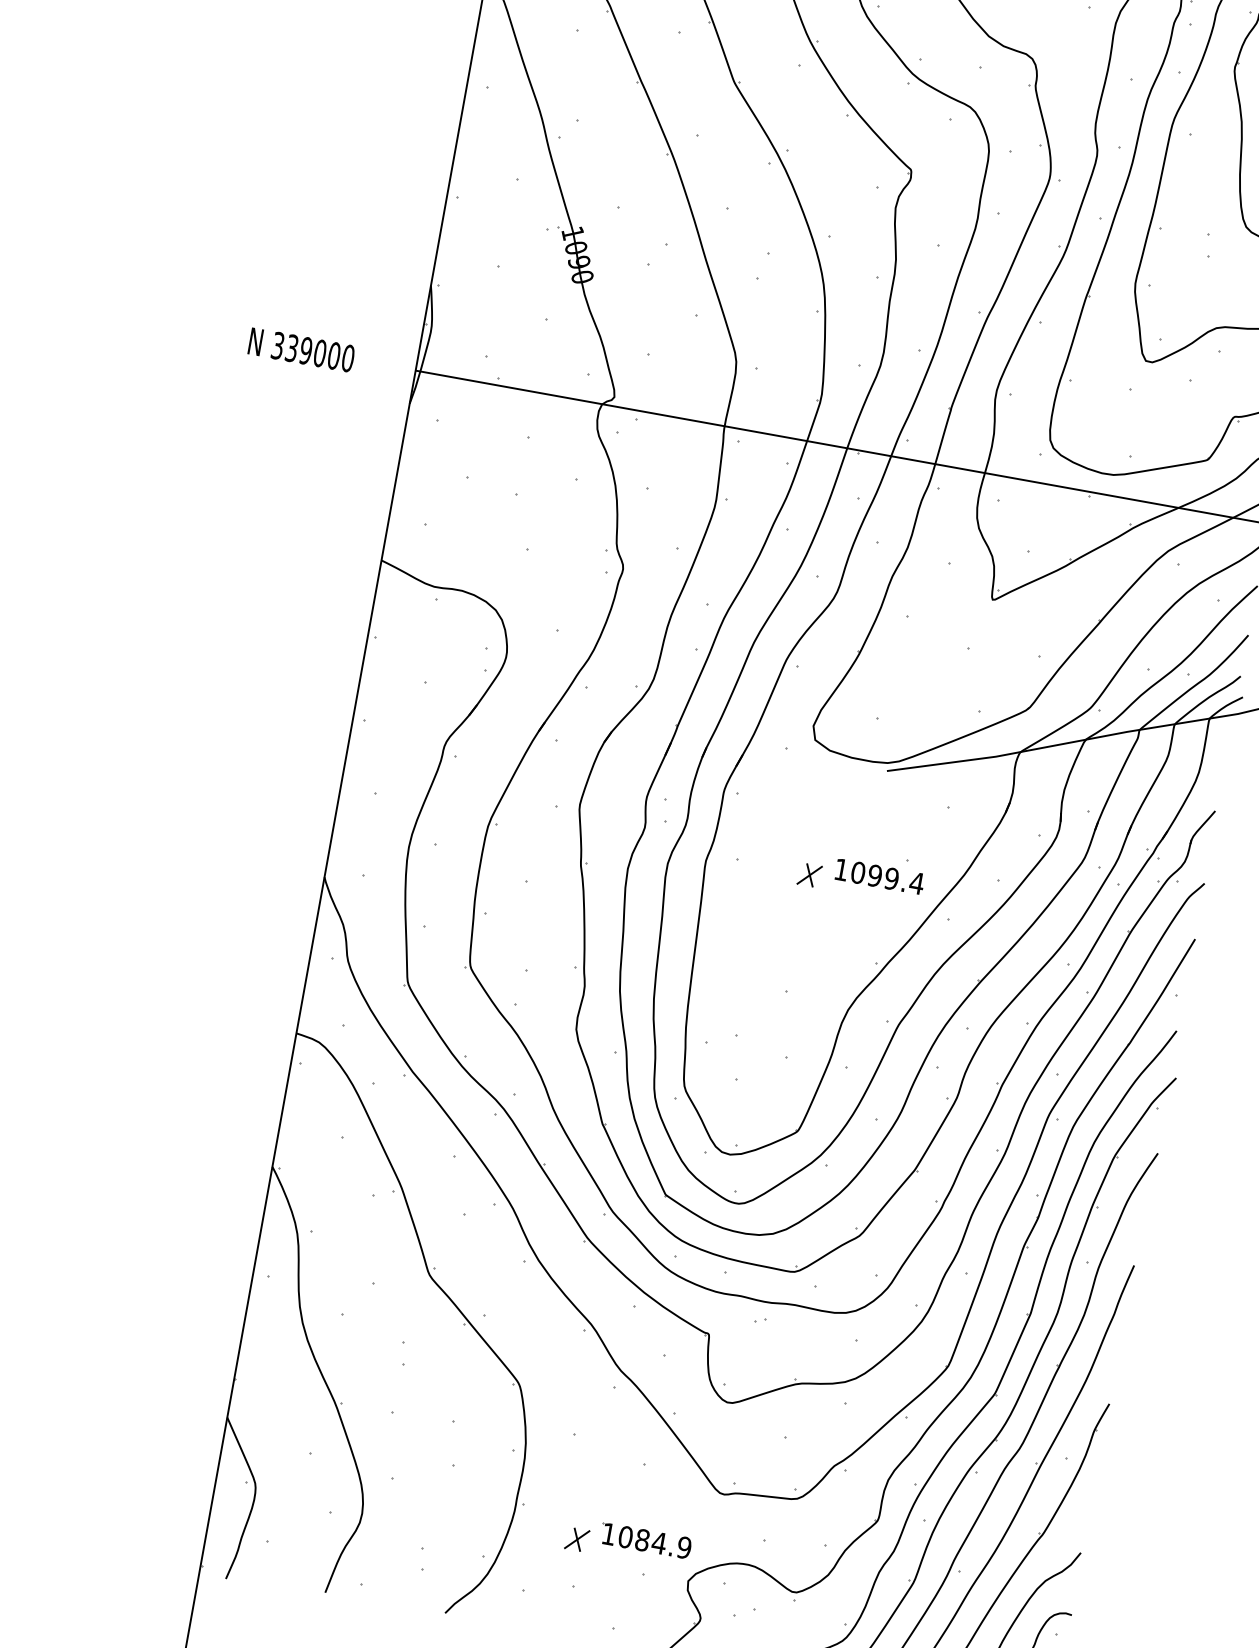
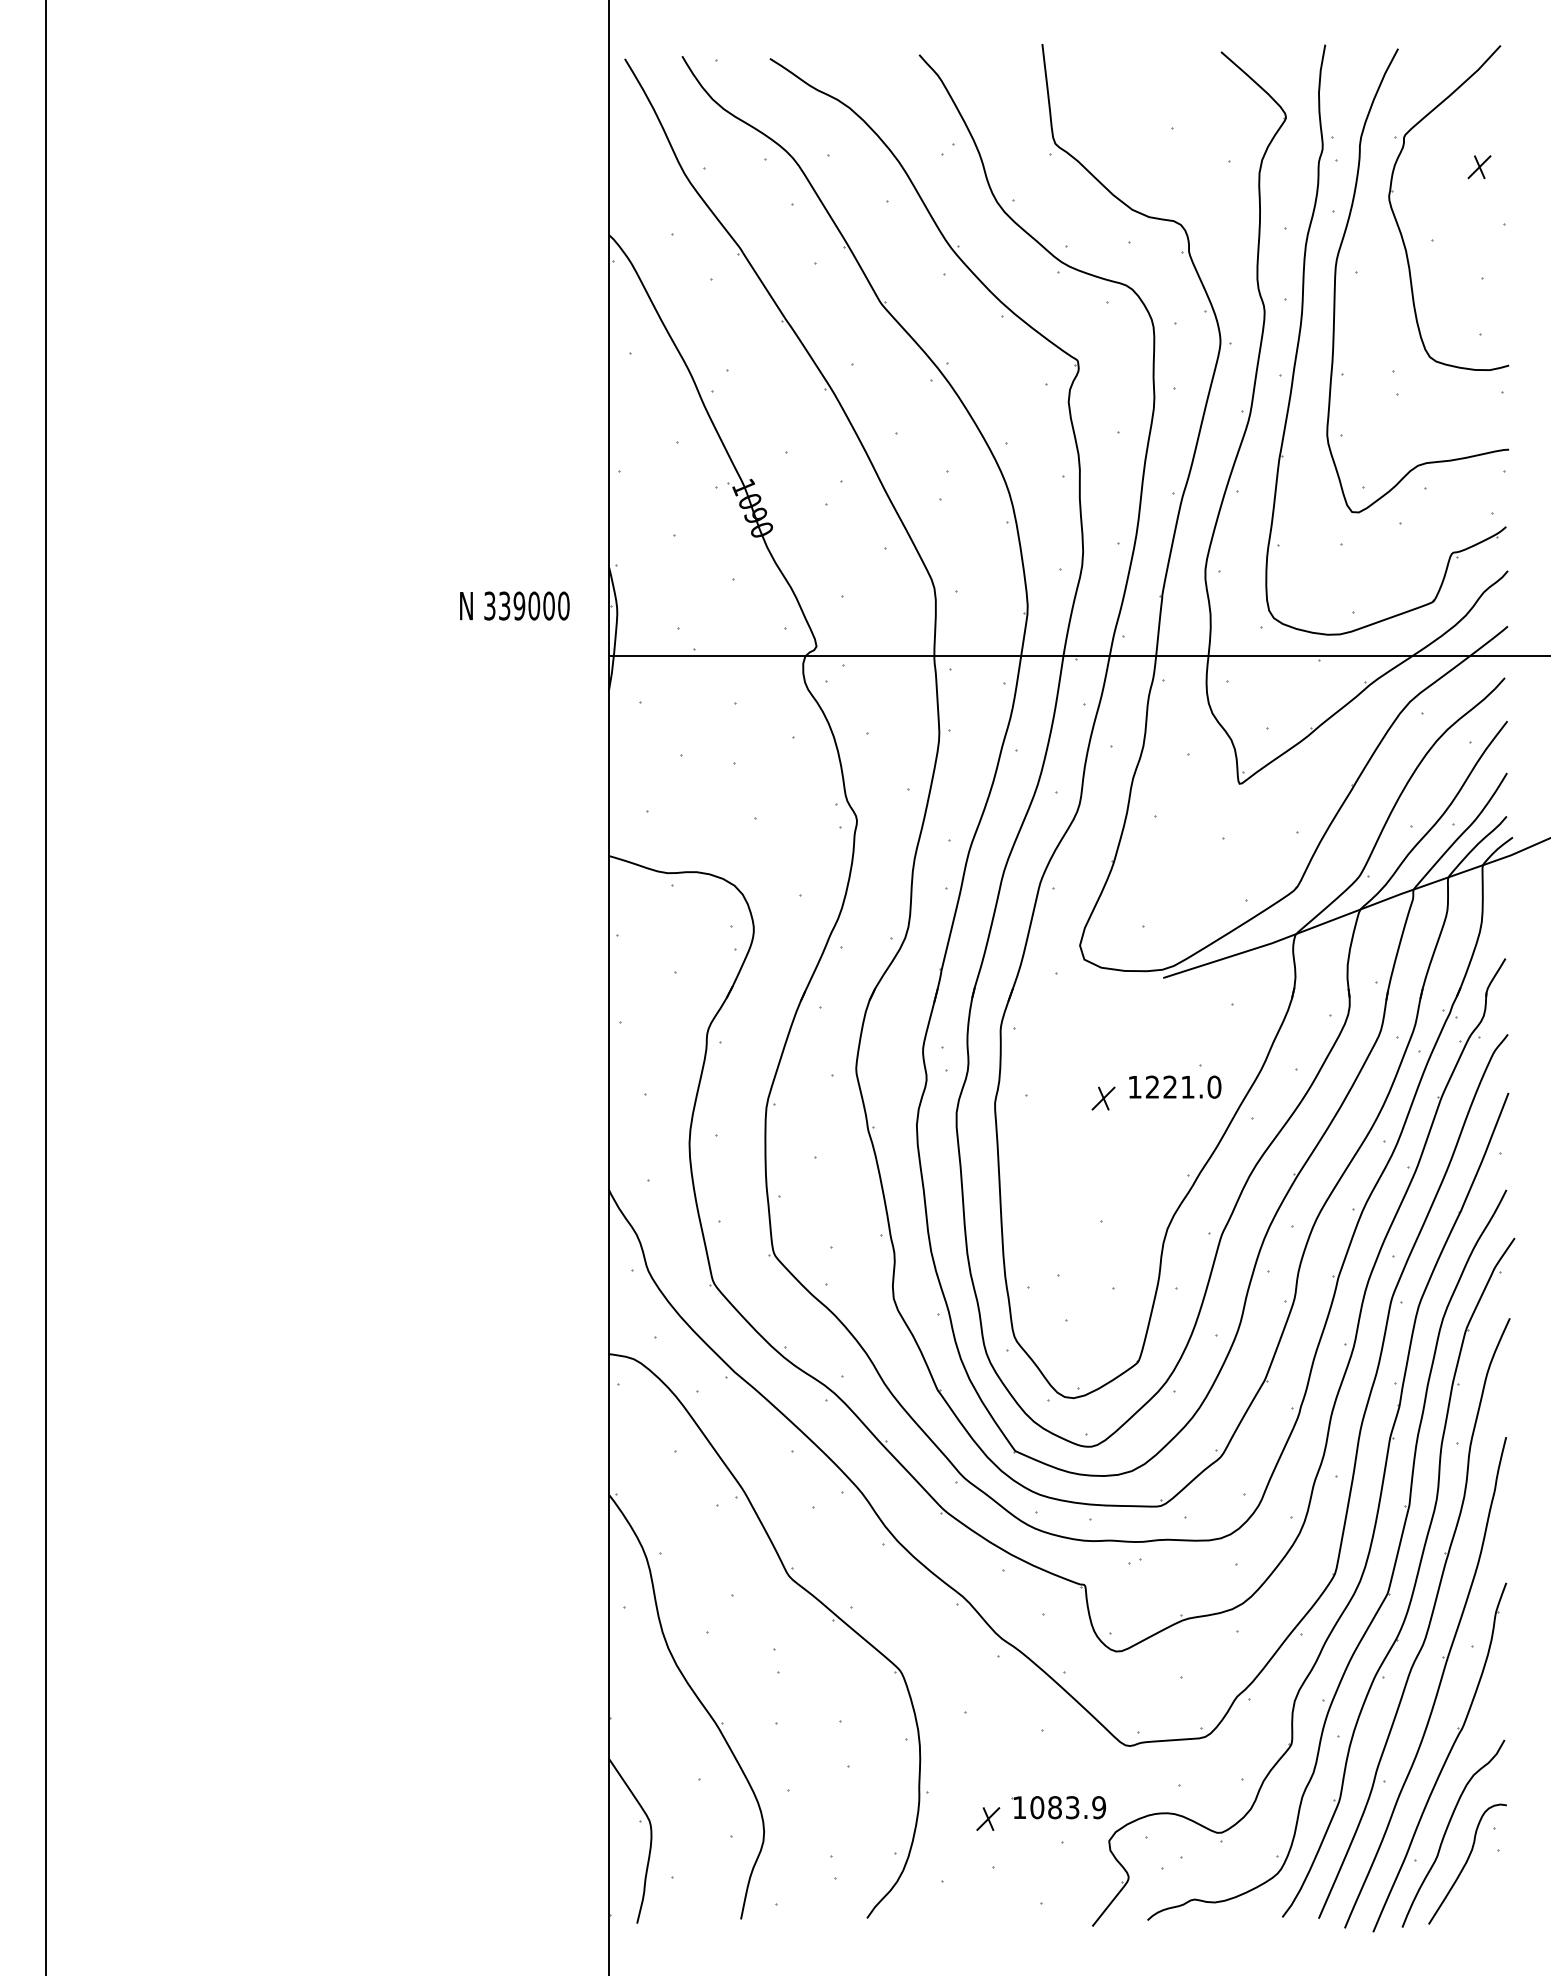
text: (301, 349) -> (514, 605), moved
text: (887, 877) -> (1183, 1086), 1099.4 -> 1221.0
text: (659, 1543) -> (1072, 1807), 1084.9 -> 1083.9

